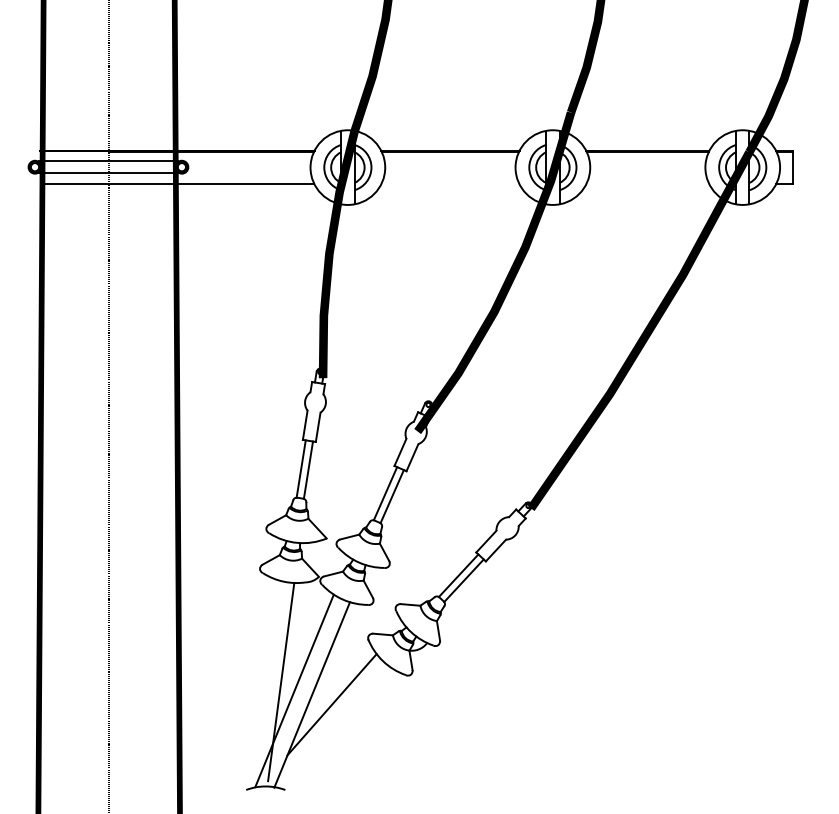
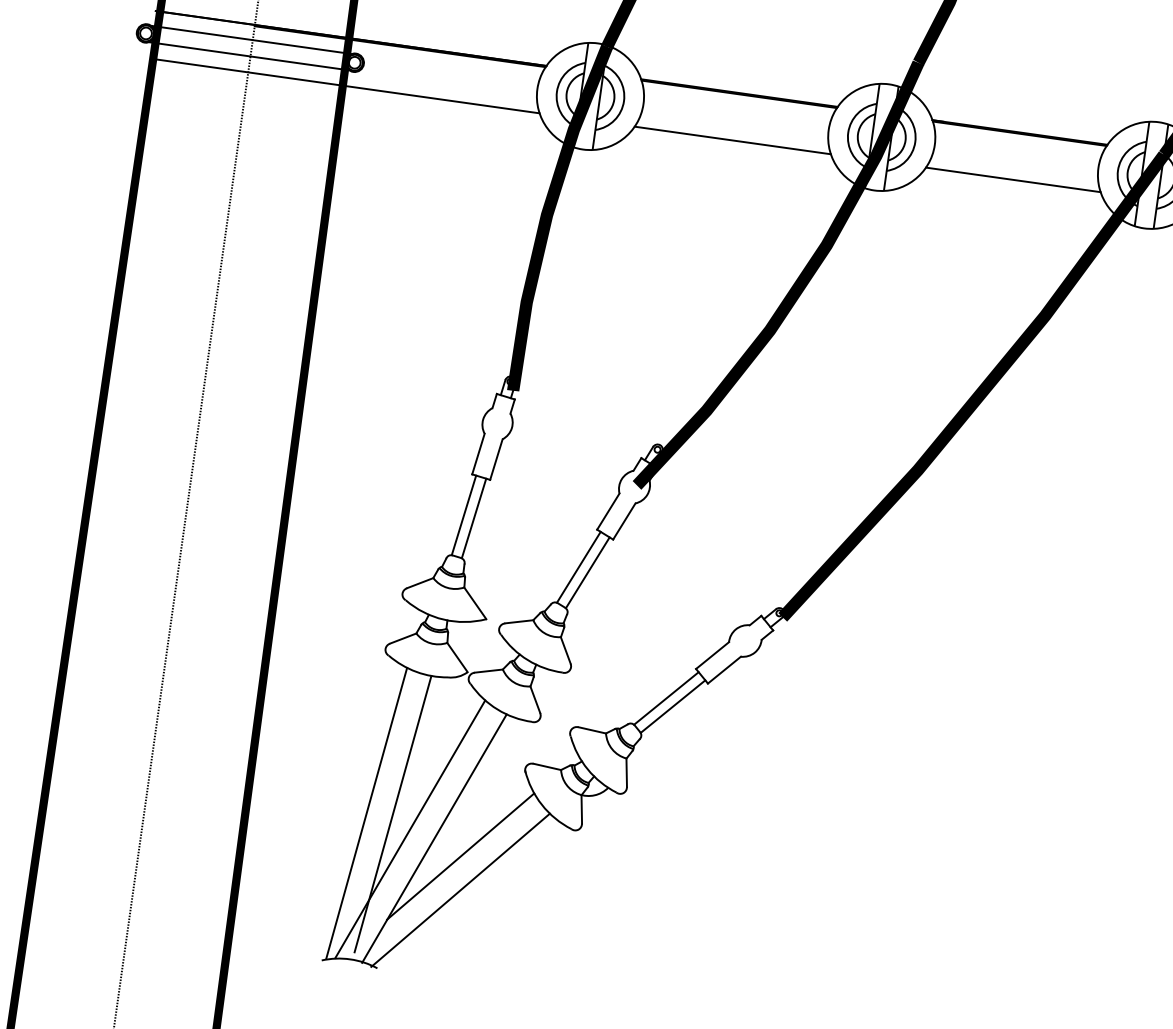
line: (450, 184) -> (732, 140), added
line: (647, 184) -> (1012, 180), added
line: (262, 683) -> (366, 812), added
line: (335, 727) -> (461, 889), added

